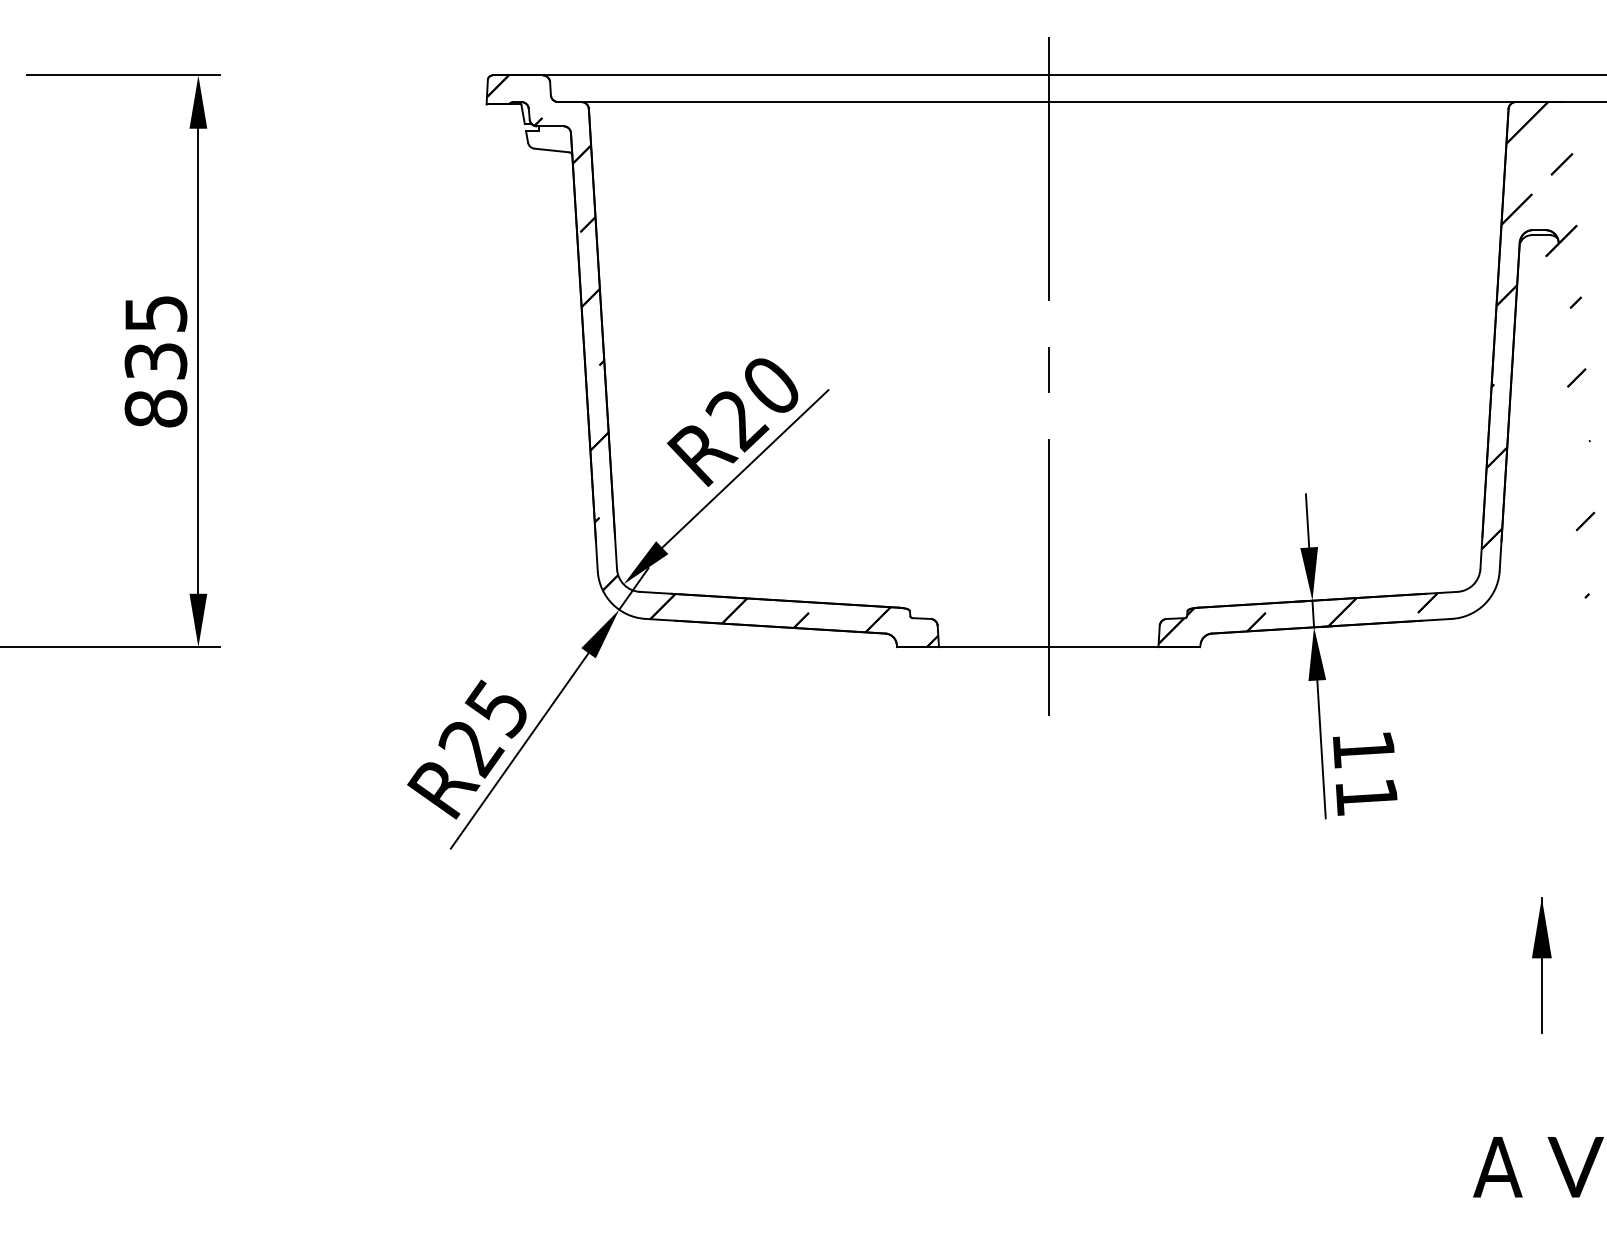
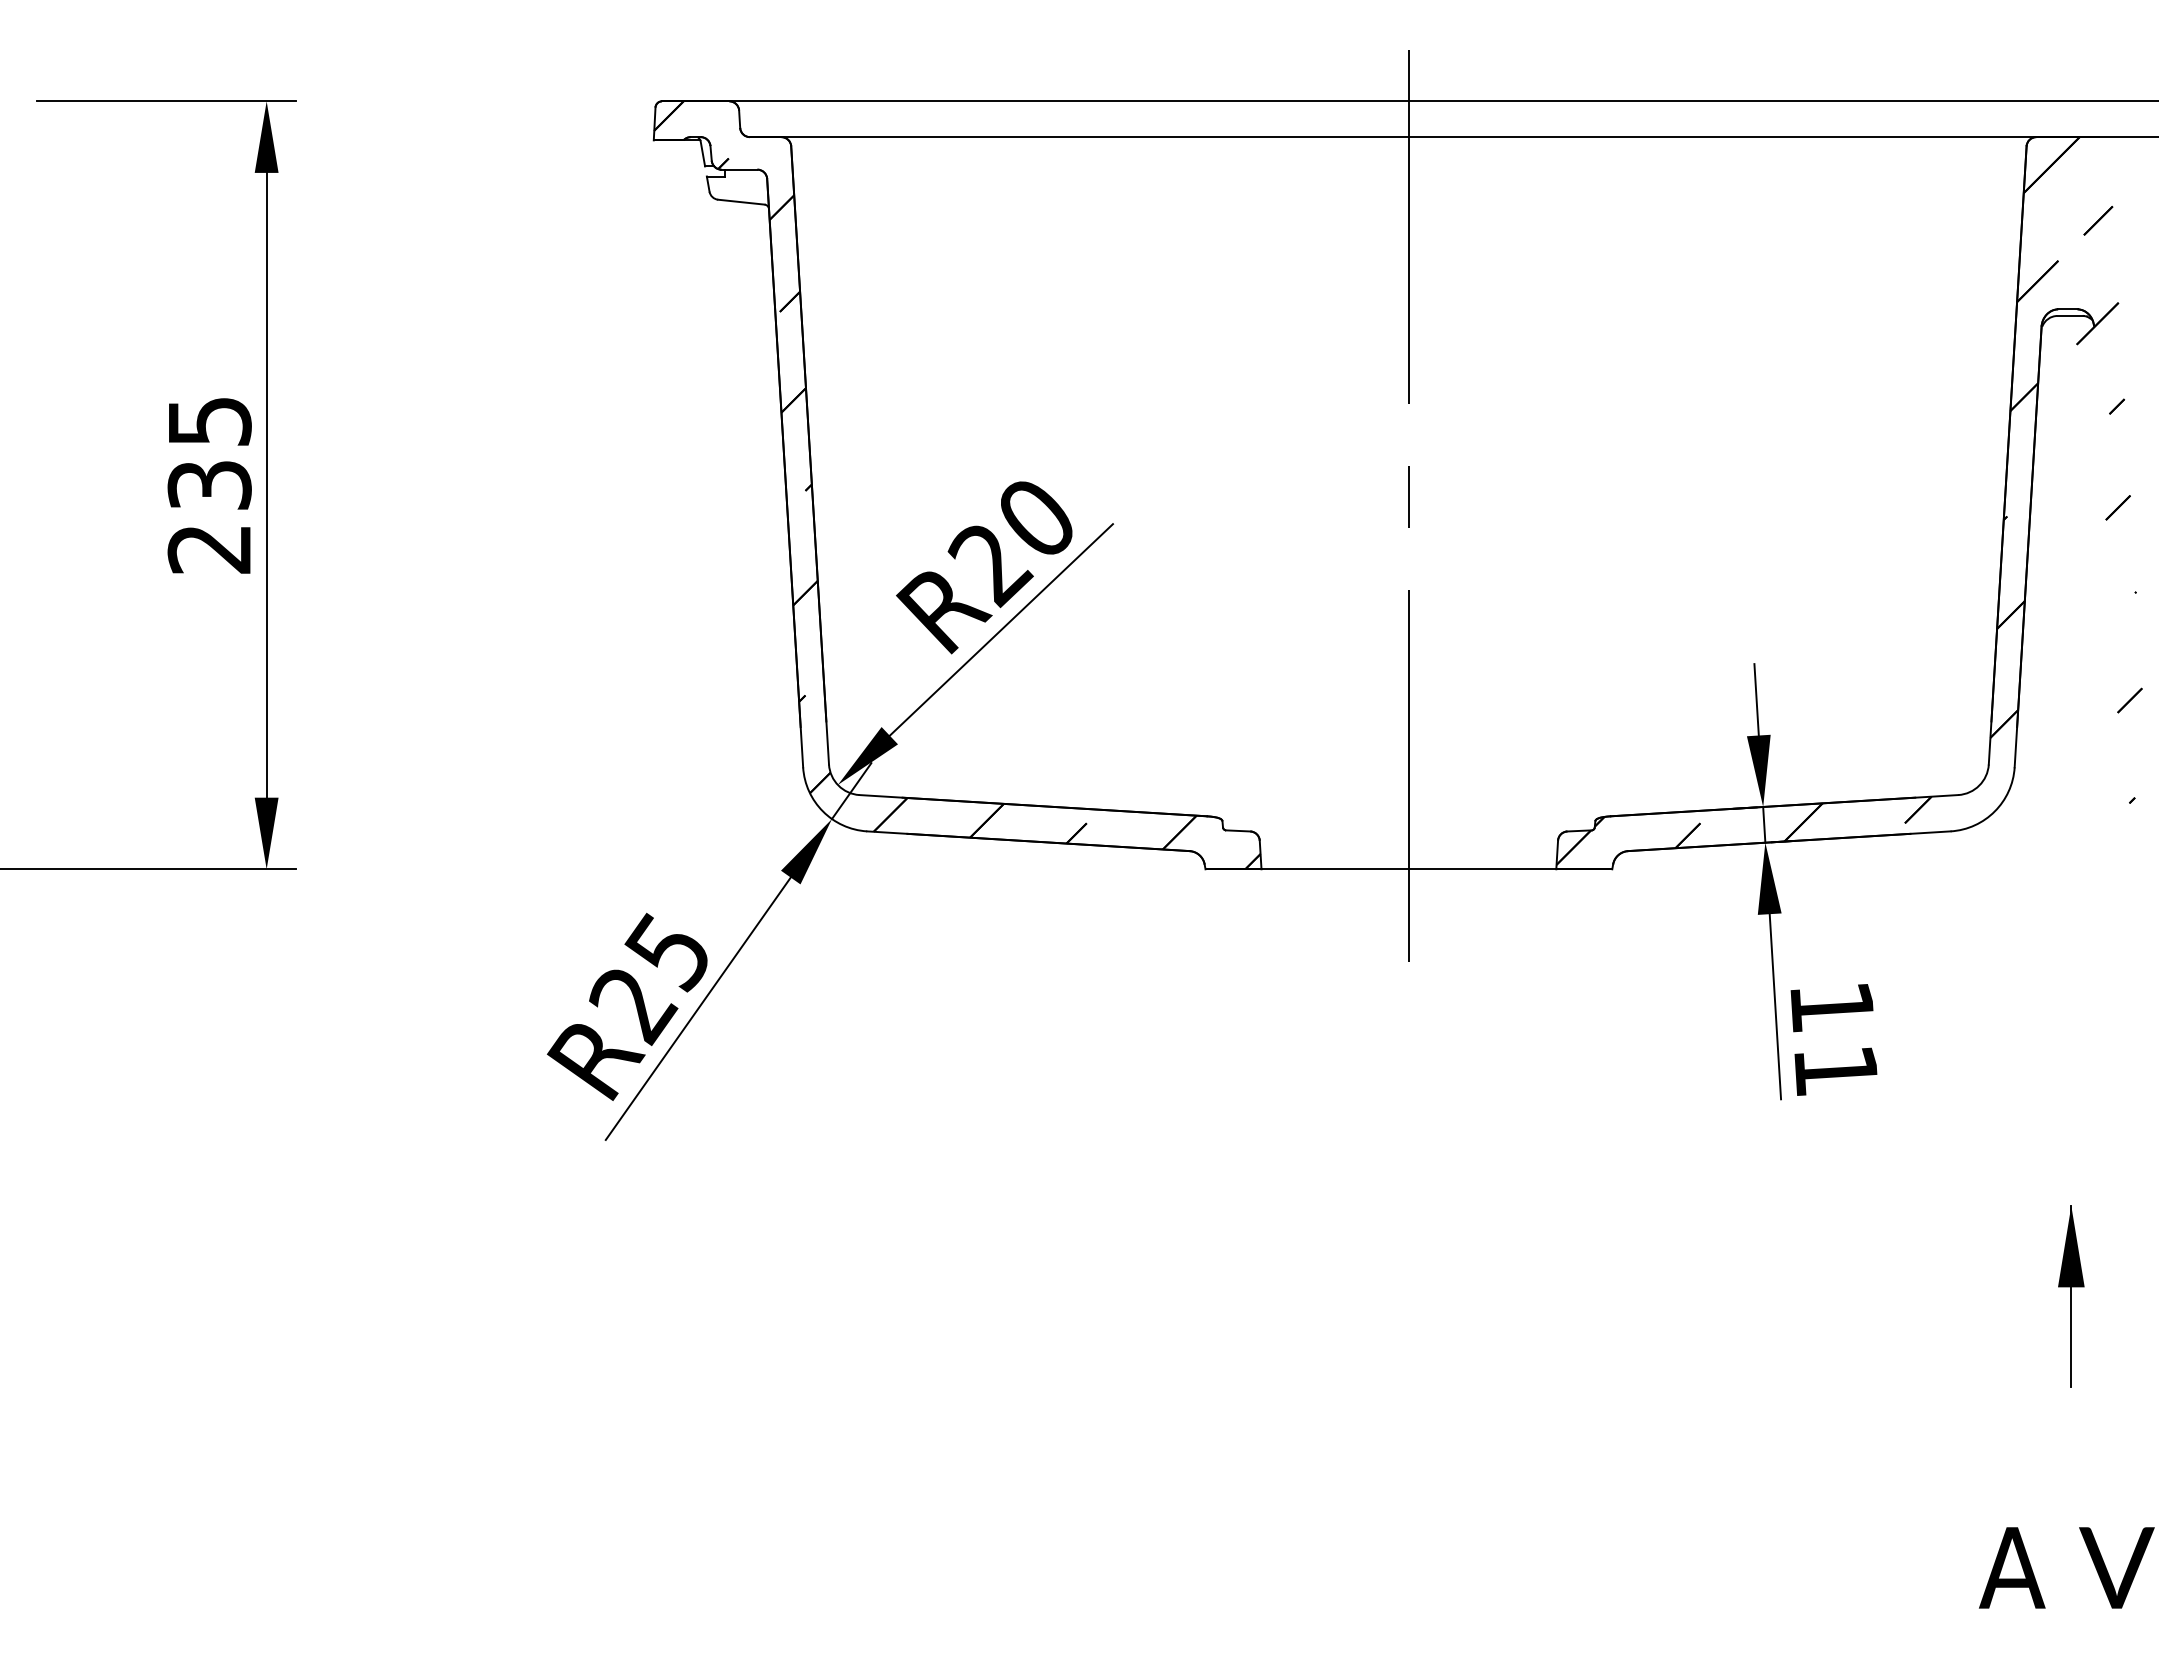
text: (155, 408) -> (209, 548), 835 -> 235

